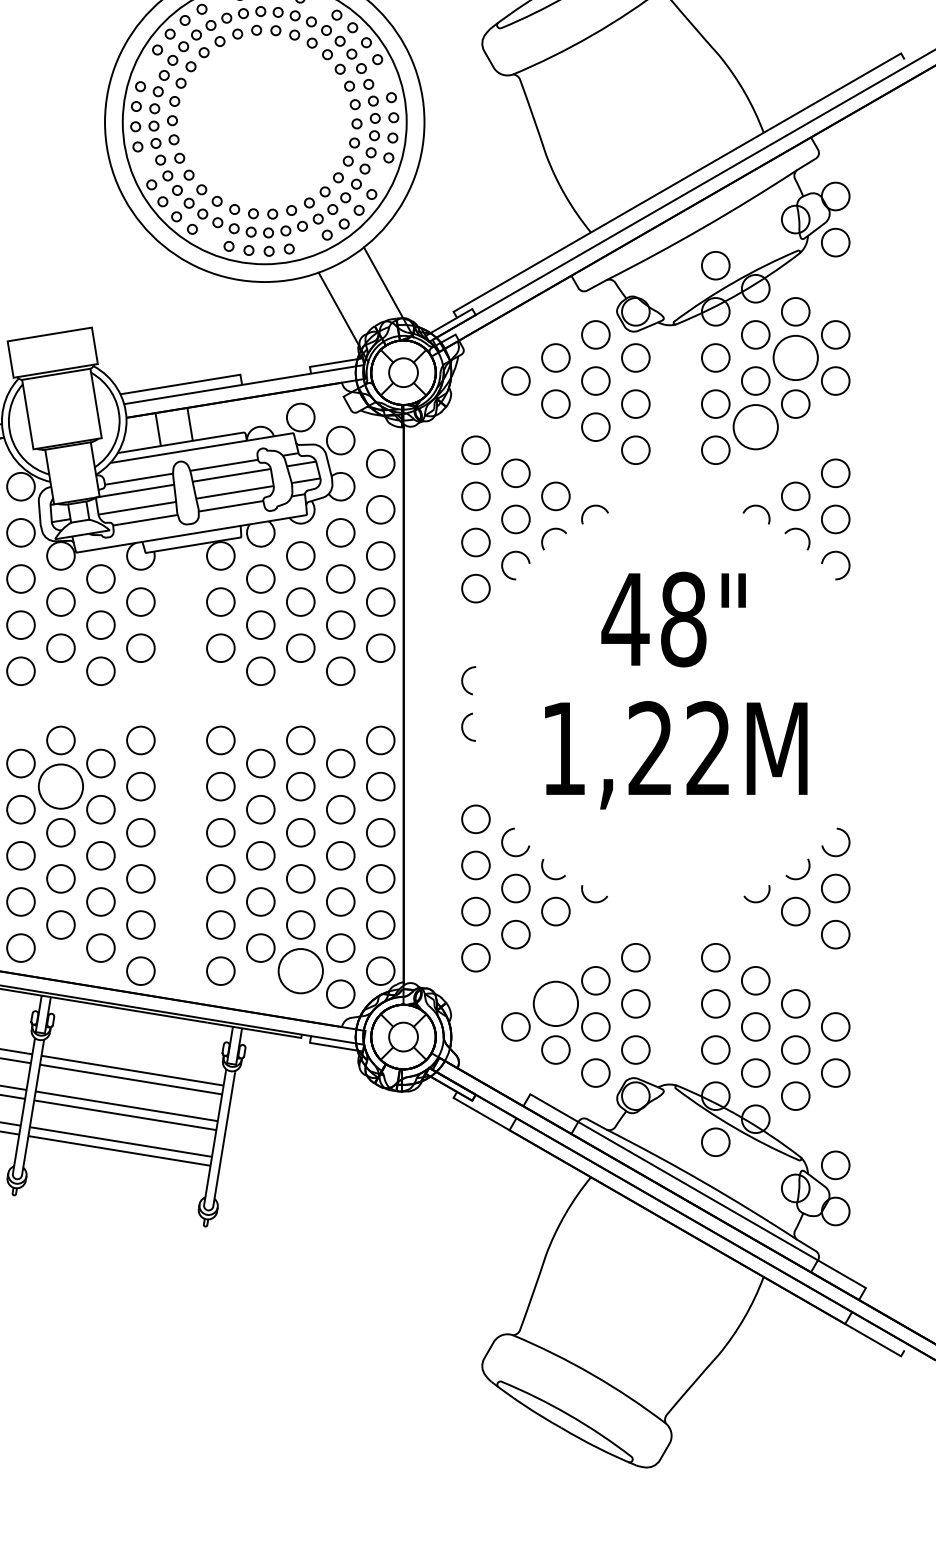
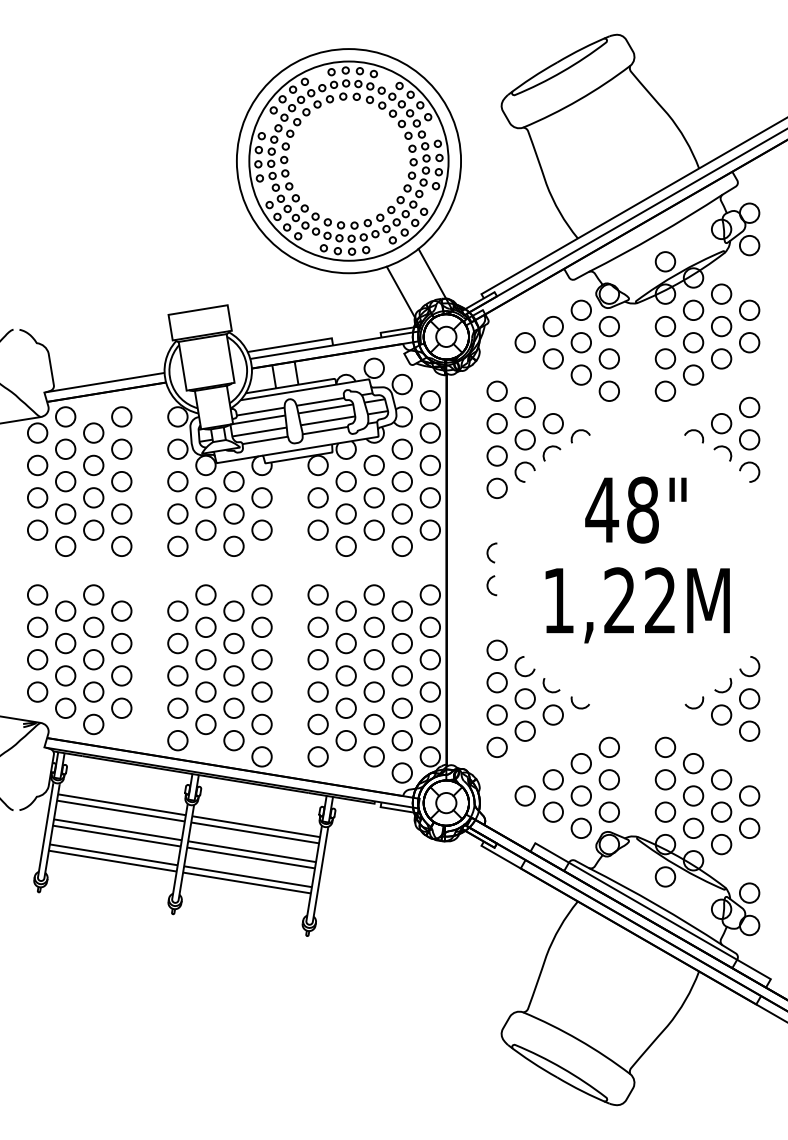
circle: (795, 357) -> (721, 326), size x0.62
circle: (755, 426) -> (693, 374), size x0.62
circle: (60, 786) -> (205, 627), size x0.62
circle: (299, 970) -> (373, 756), size x0.62
circle: (556, 1003) -> (553, 779), size x0.62

